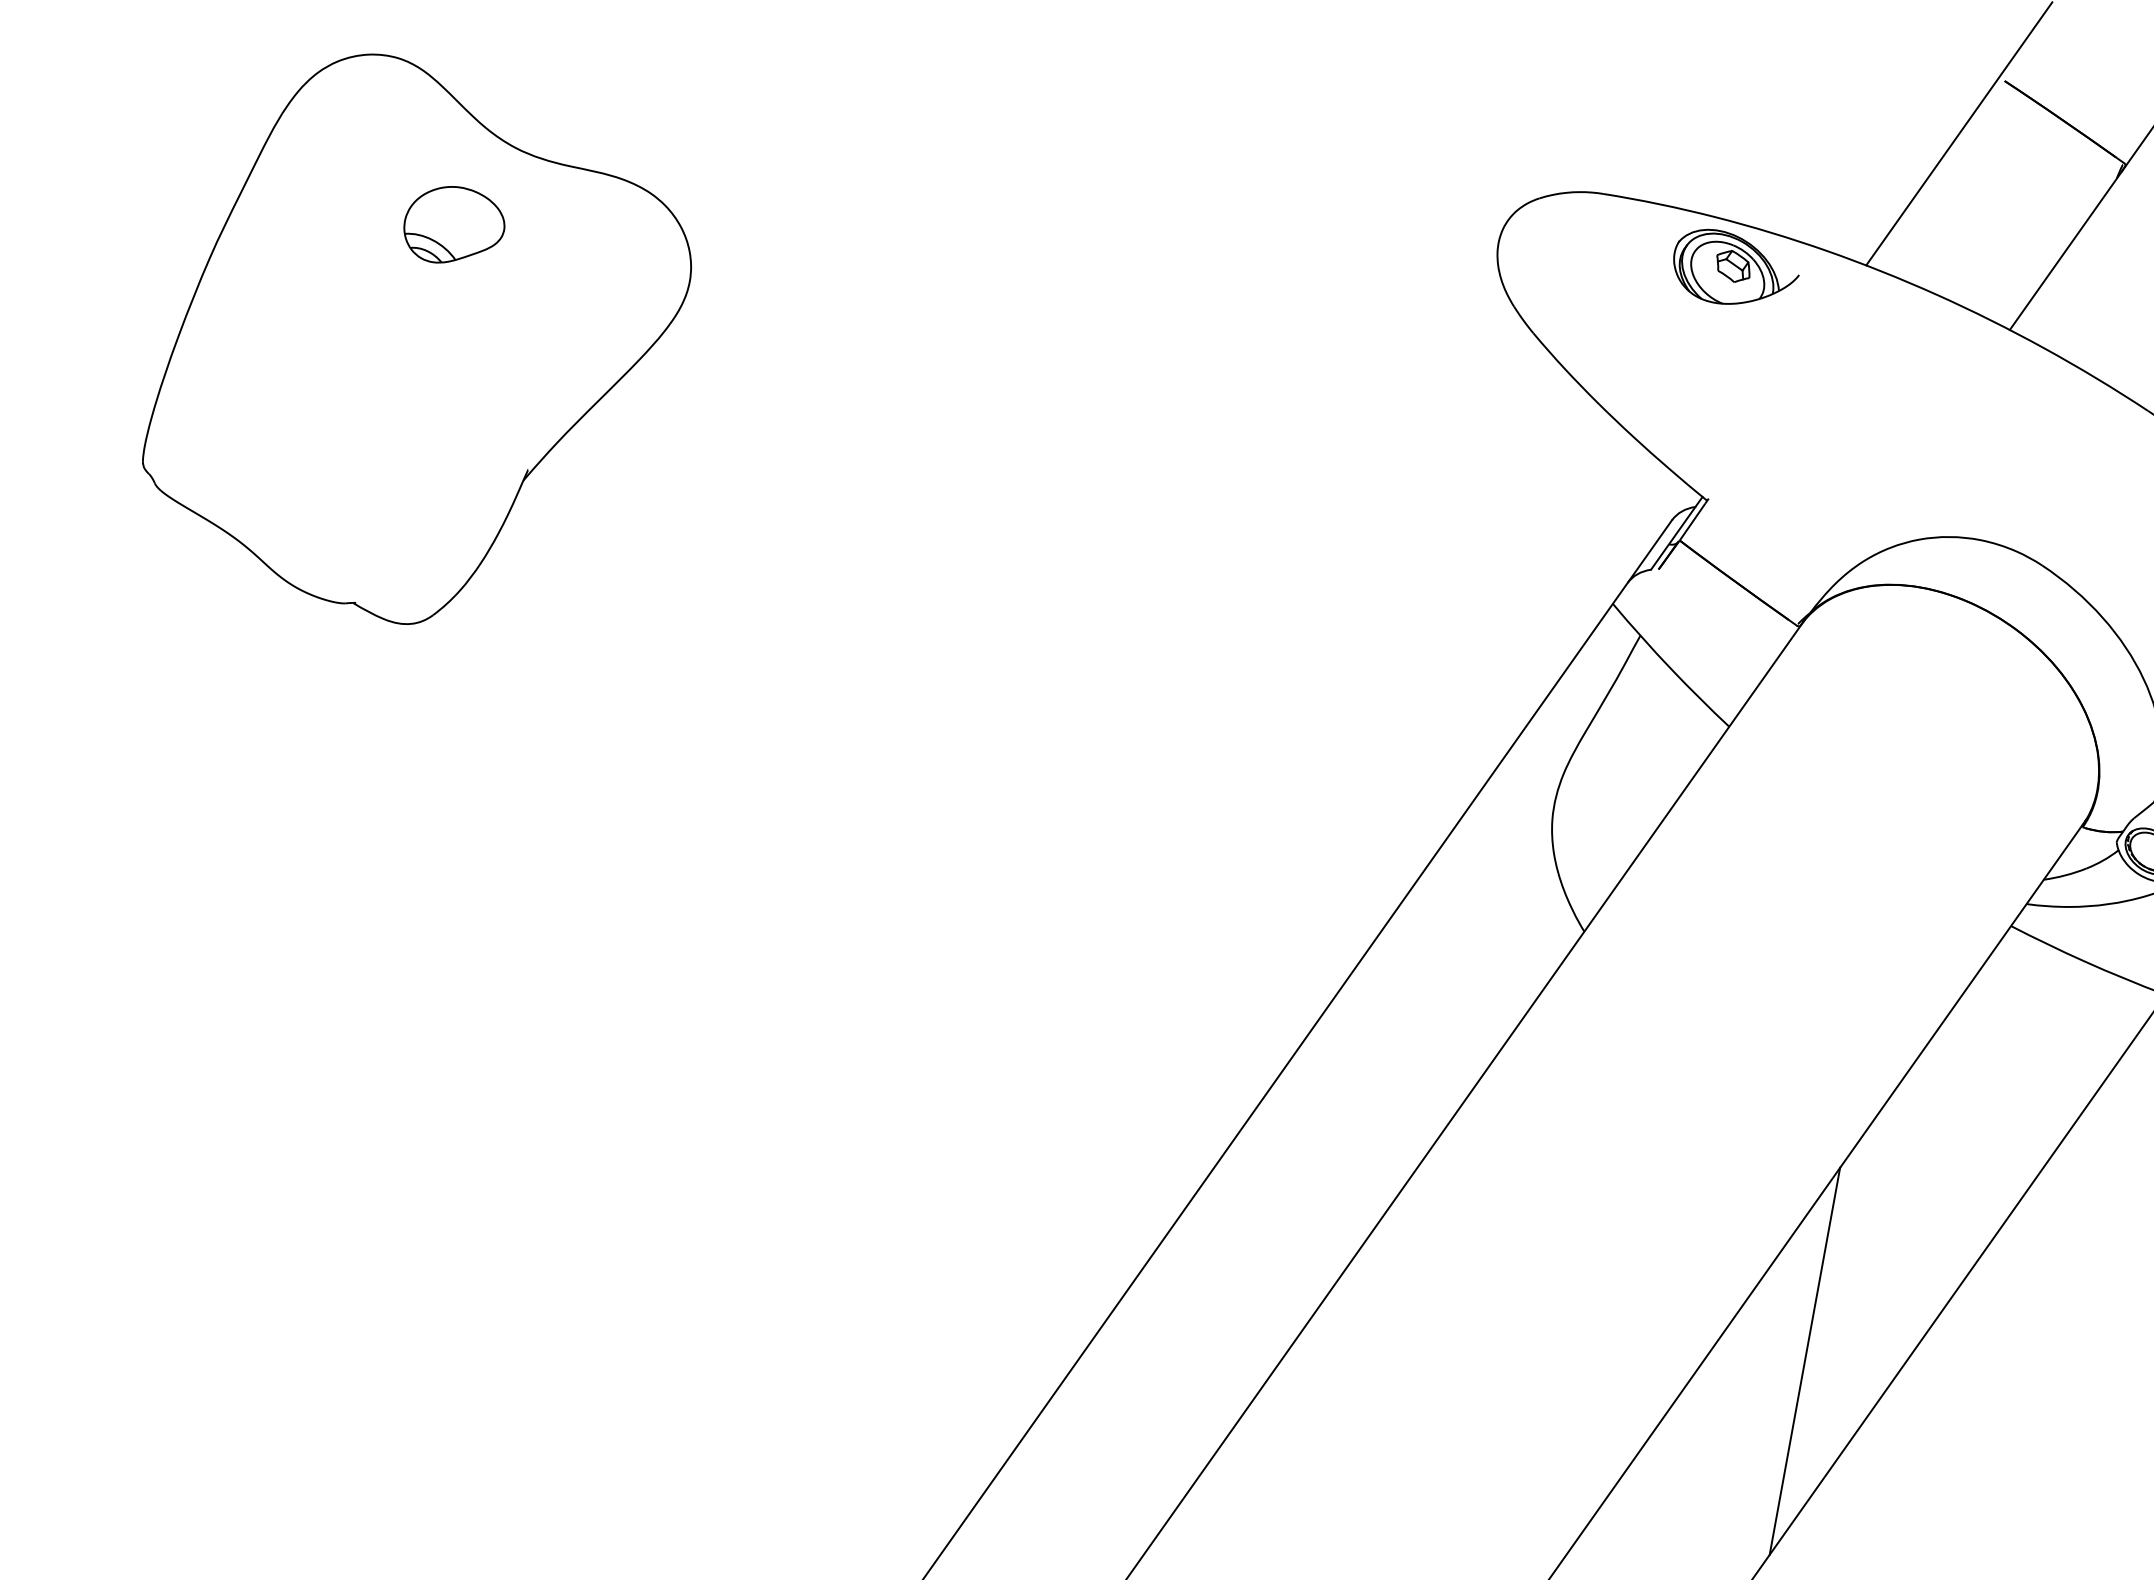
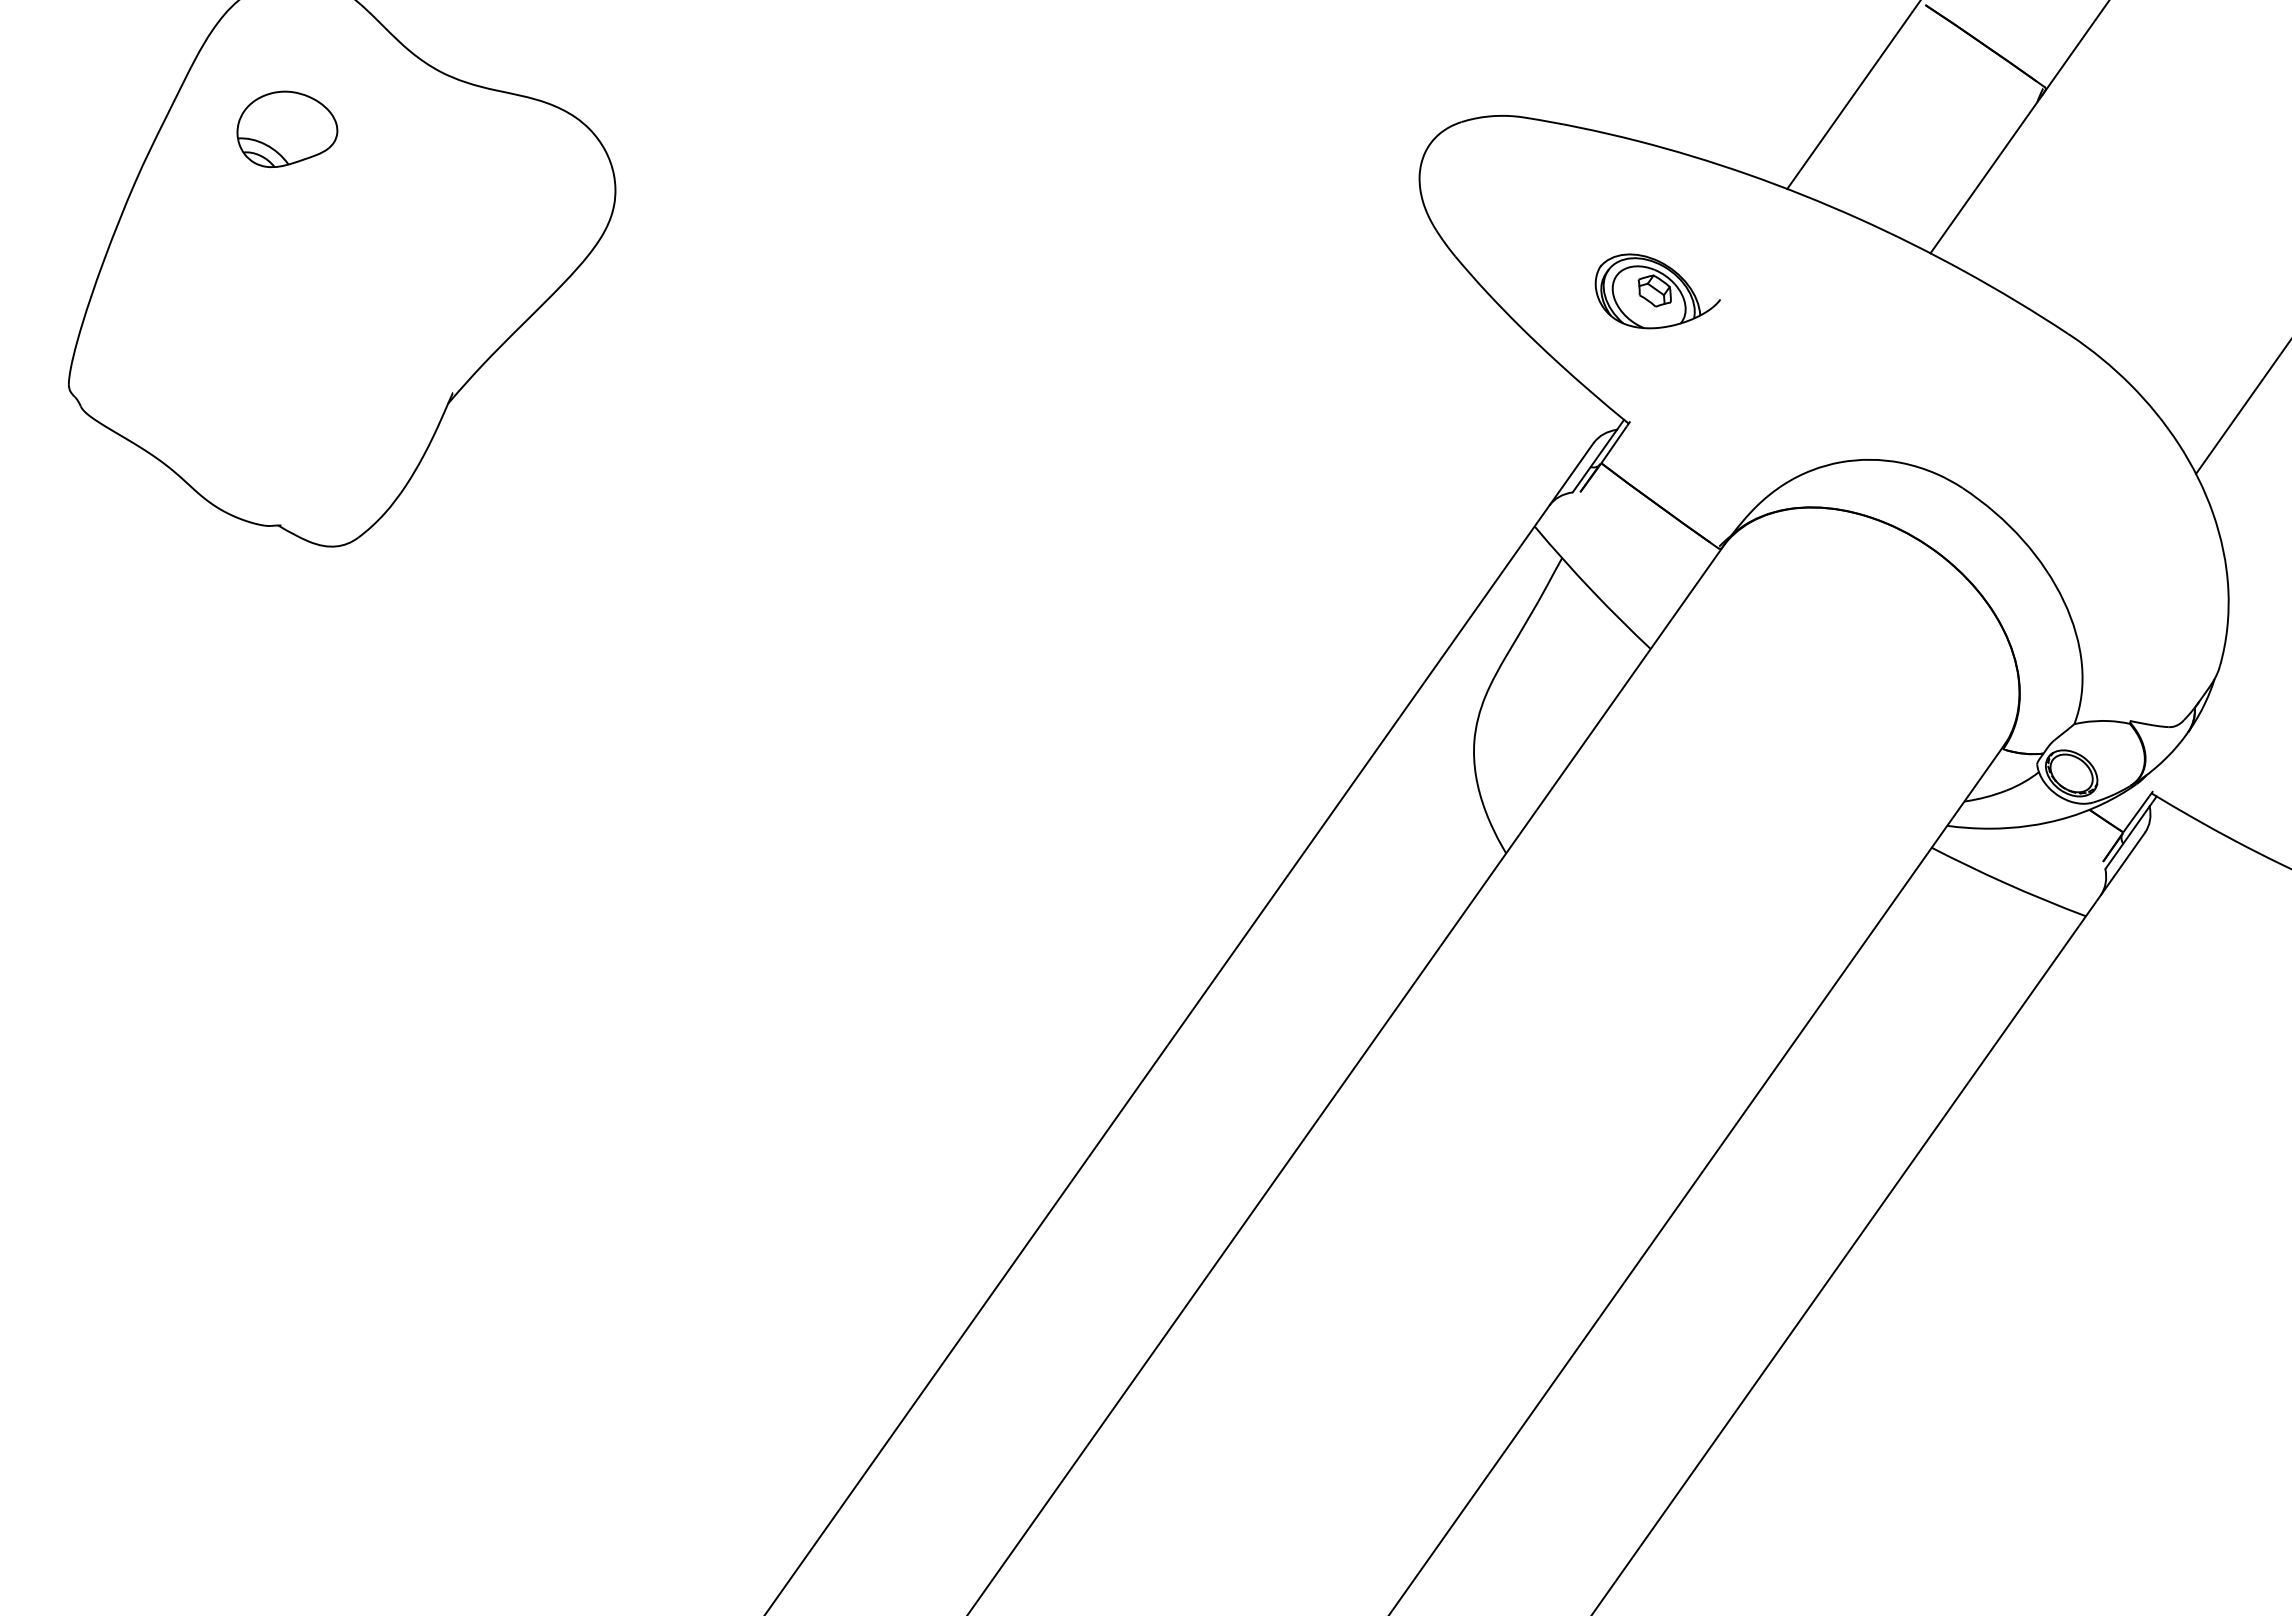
part: (454, 224) -> (287, 129), moved
part: (1736, 266) -> (1657, 291), moved
line: (1805, 1361) -> (1726, 1281), removed

